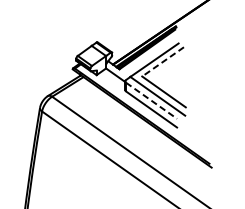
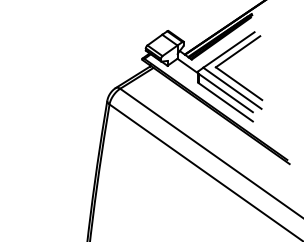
line: (162, 62) -> (237, 52), dashed -> solid
line: (152, 101) -> (226, 93), dashed -> solid

